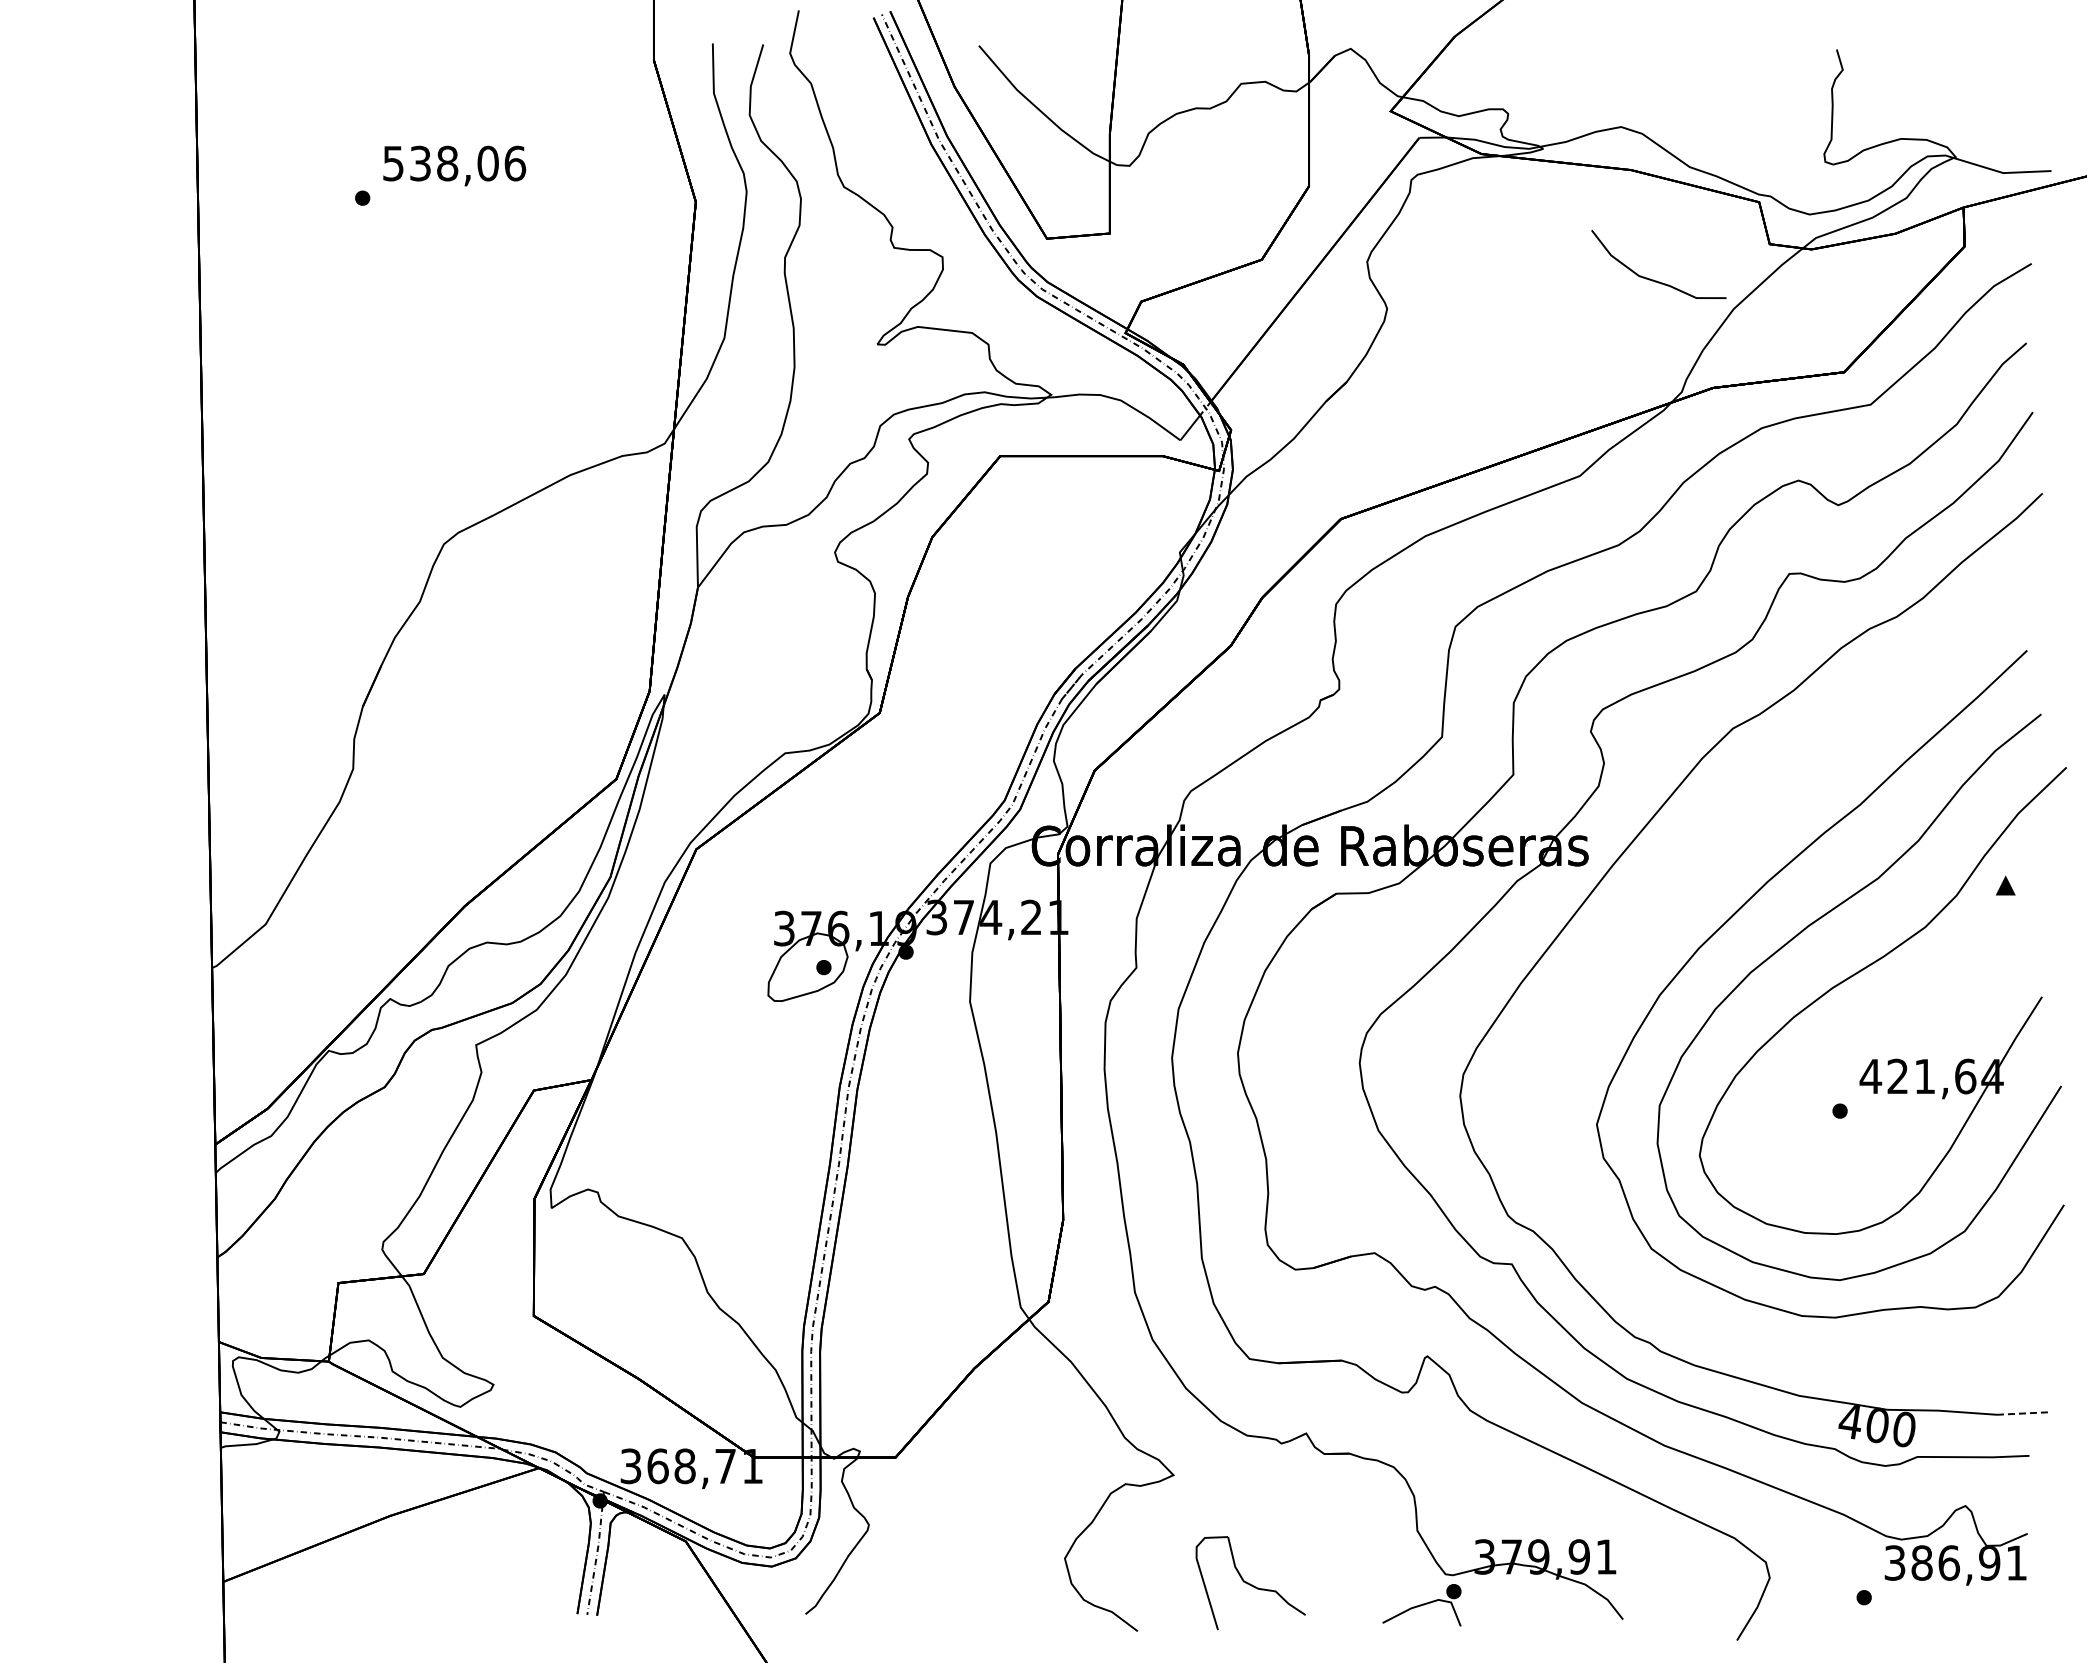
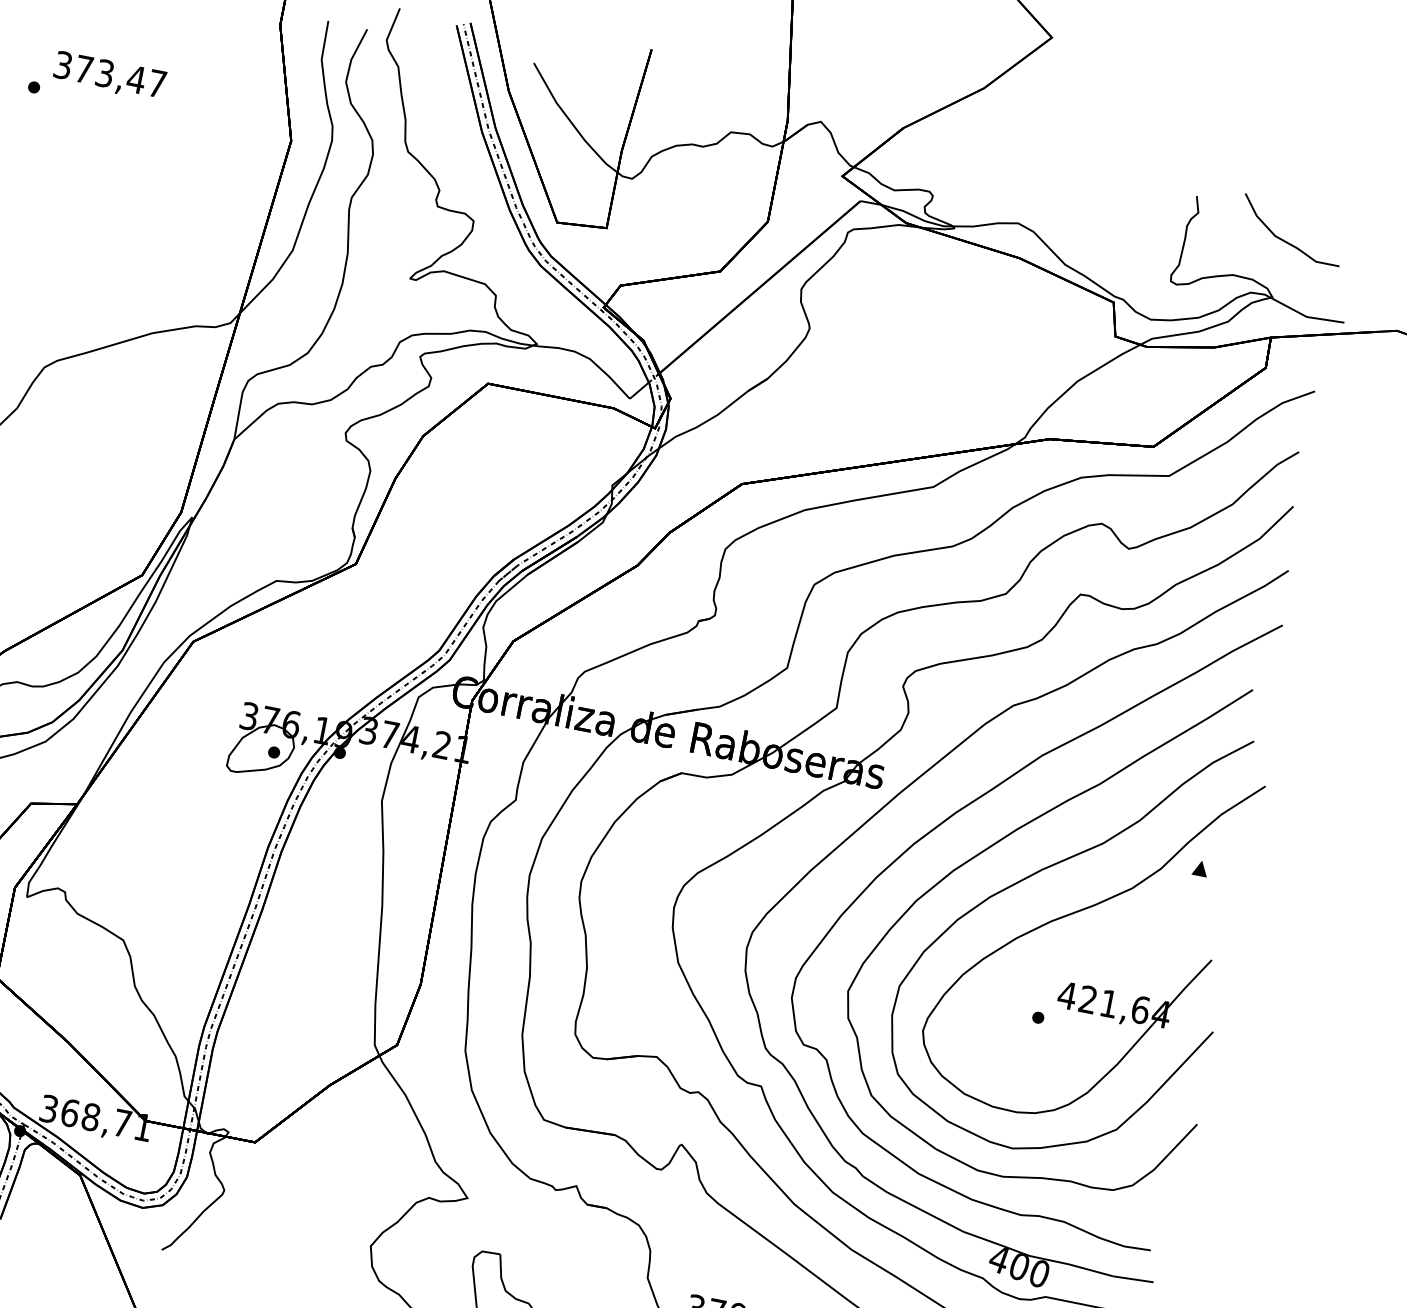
text: (455, 163) -> (111, 74), 538,06 -> 373,47
curve: (1653, 279) -> (1285, 240), moved
curve: (1692, 872) -> (960, 810), added
line: (2022, 1413) -> (1133, 1279), dashed -> solid

